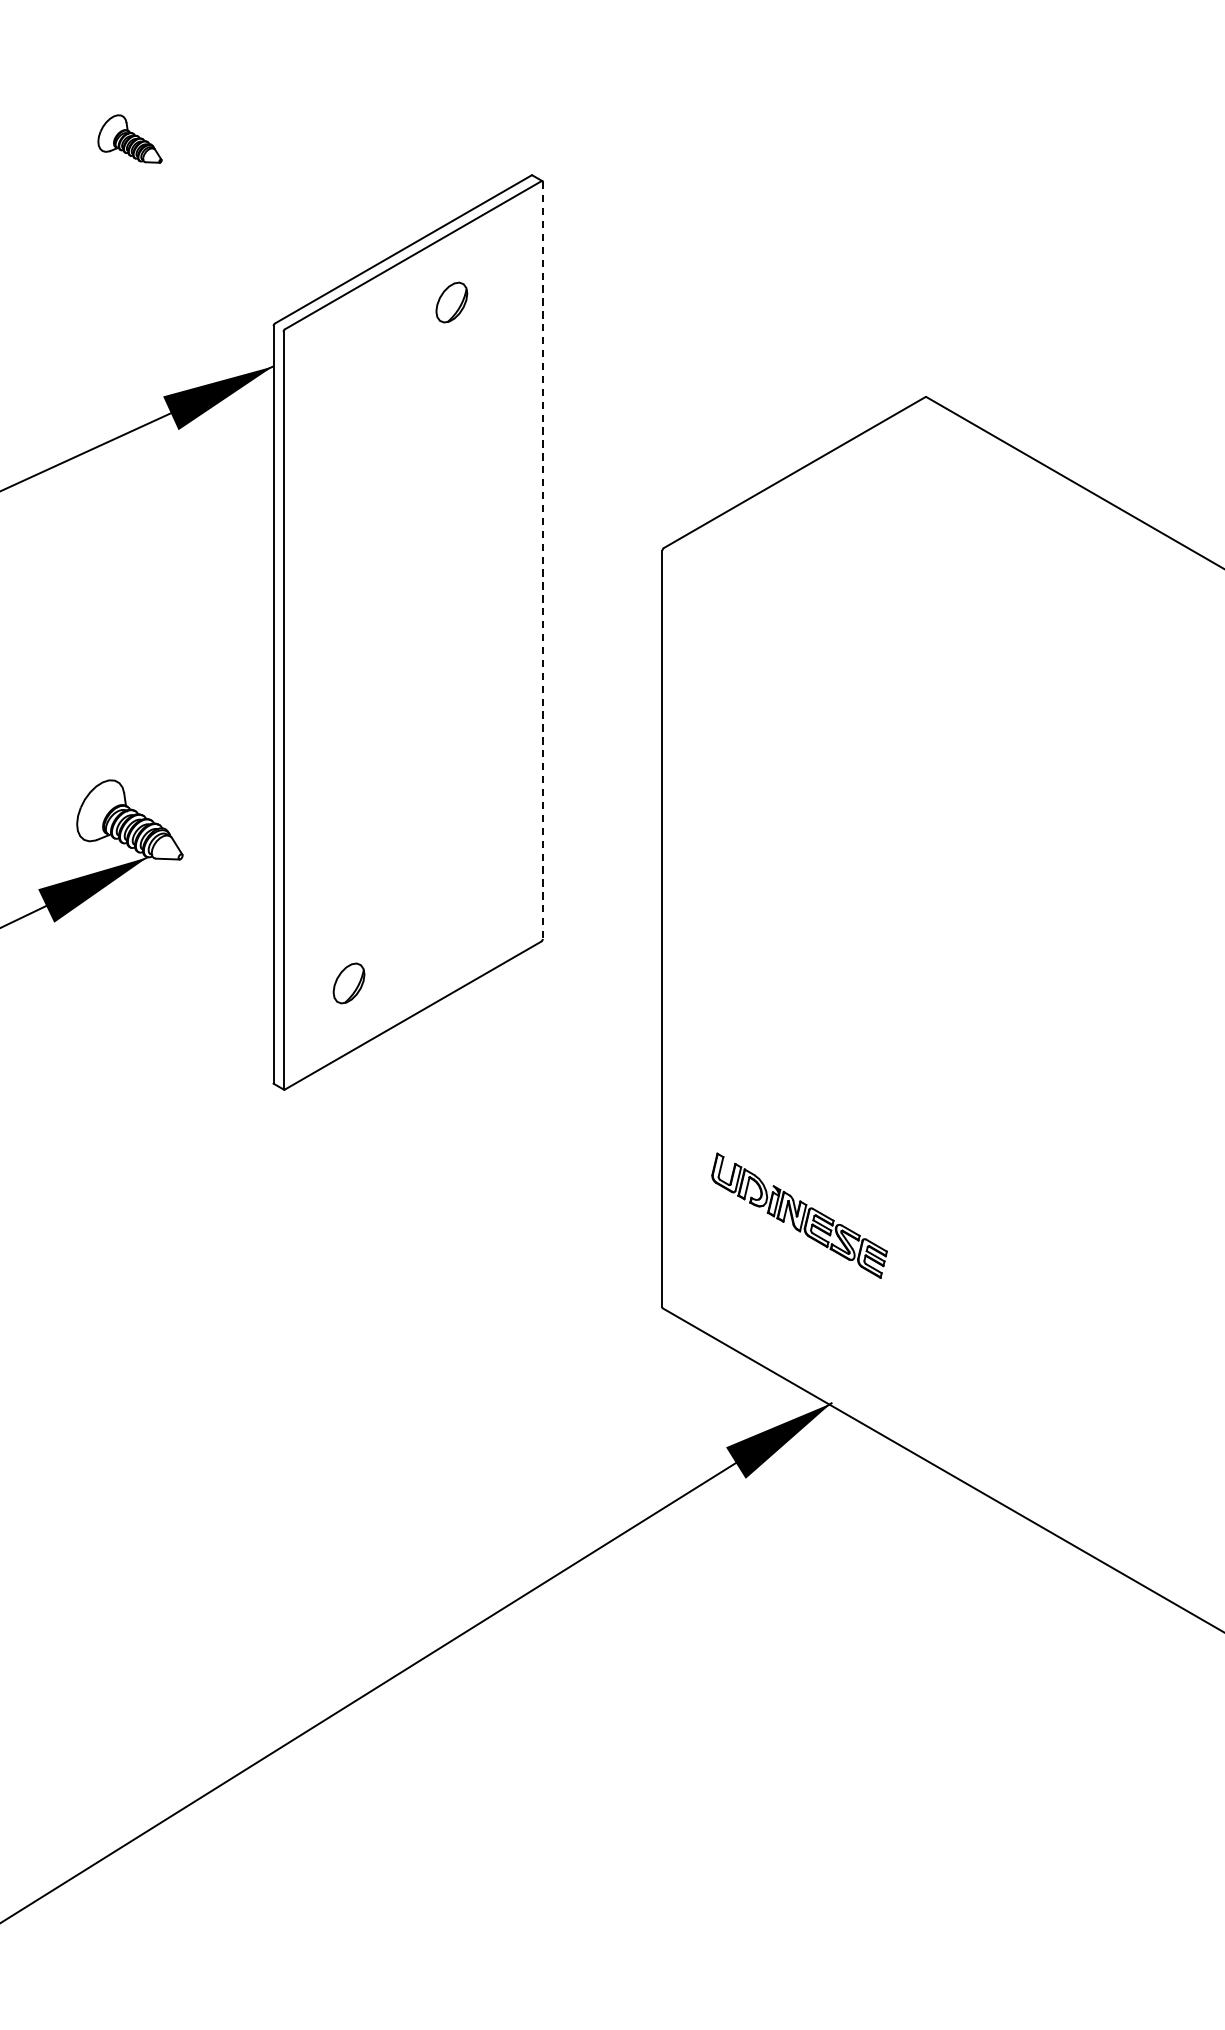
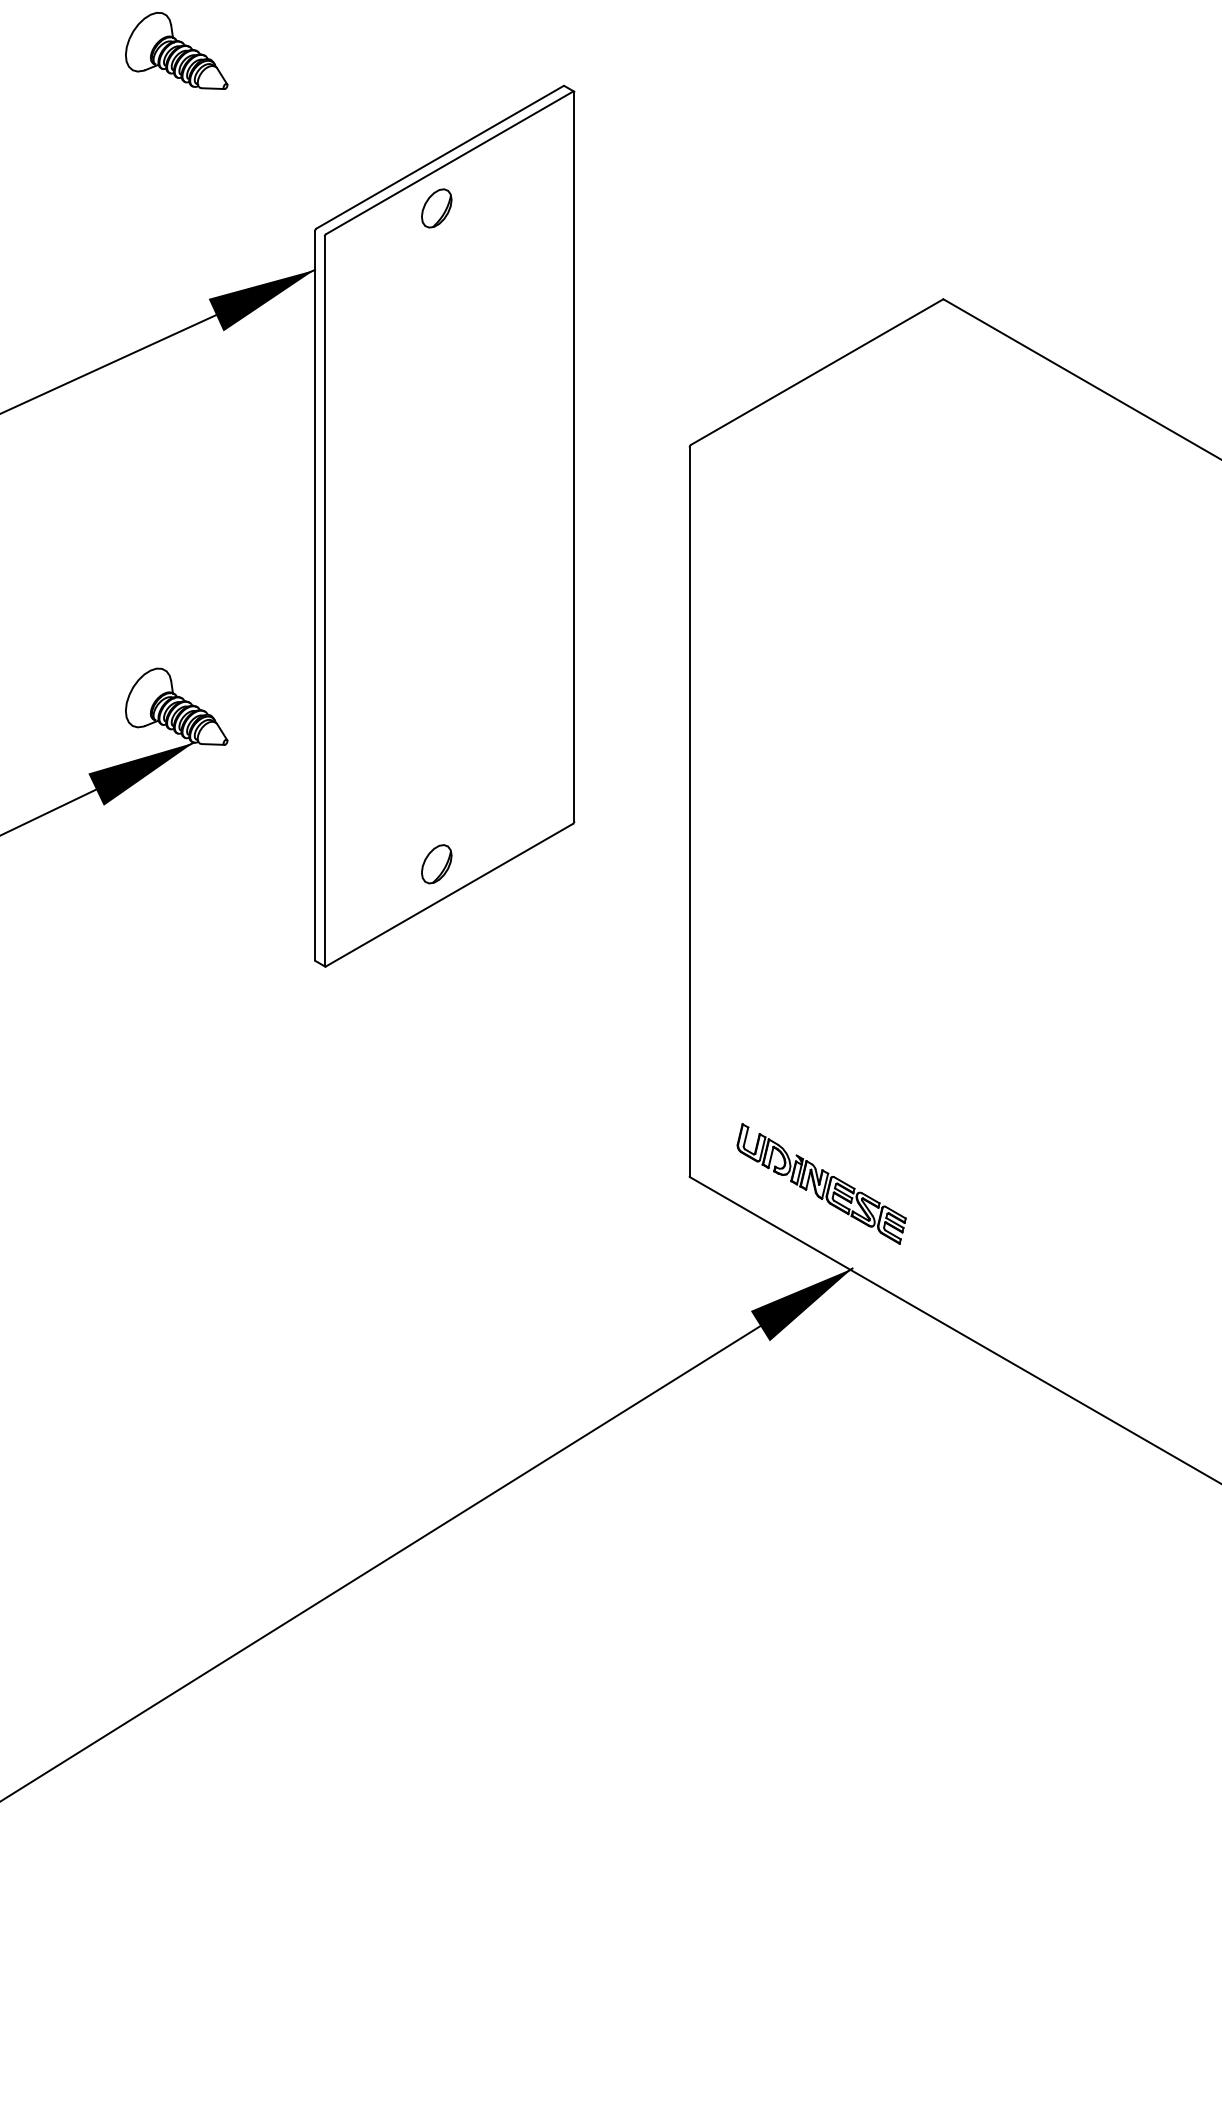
part: (129, 138) -> (176, 50), size x1.67
part: (451, 302) -> (436, 208), moved
line: (542, 561) -> (574, 457), dashed -> solid
part: (348, 983) -> (436, 864), moved
part: (799, 1215) -> (821, 1183), moved

